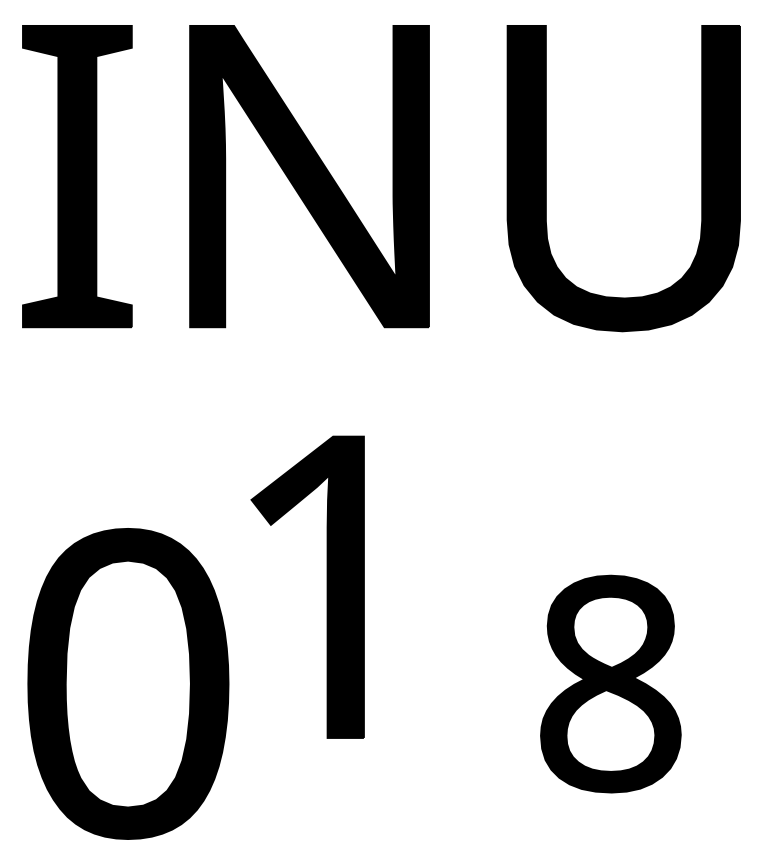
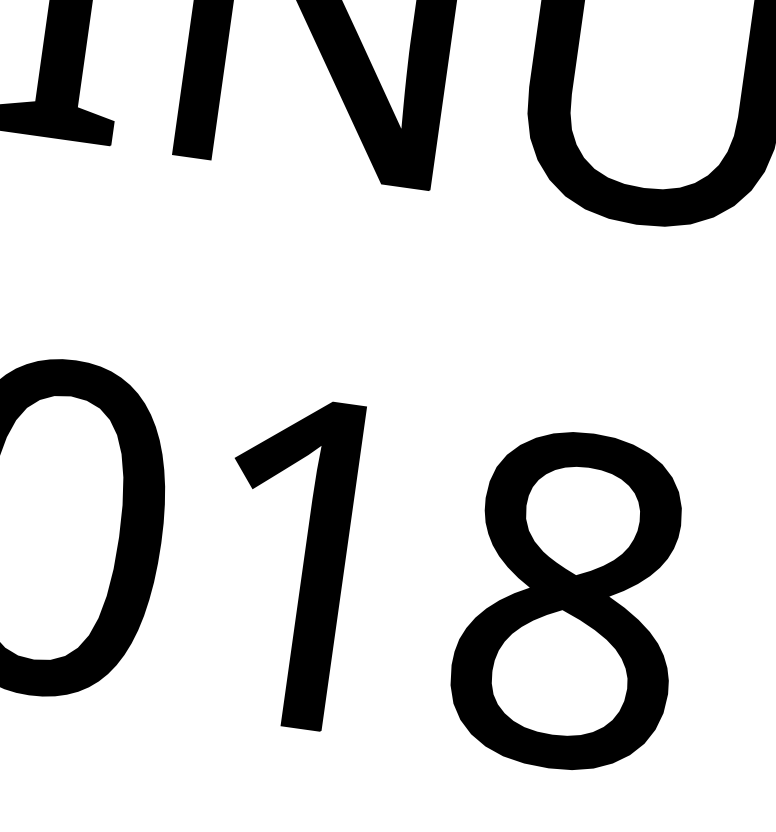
part: (326, 586) -> (303, 562), moved
part: (610, 683) -> (570, 600), size x1.43

